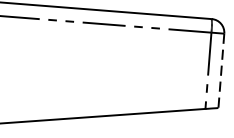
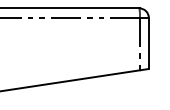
line: (220, 70) -> (148, 43), dashed -> solid

